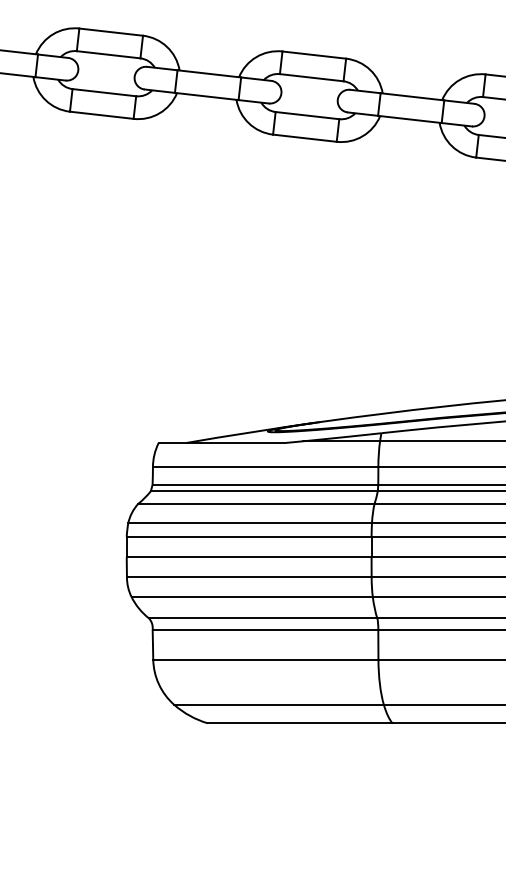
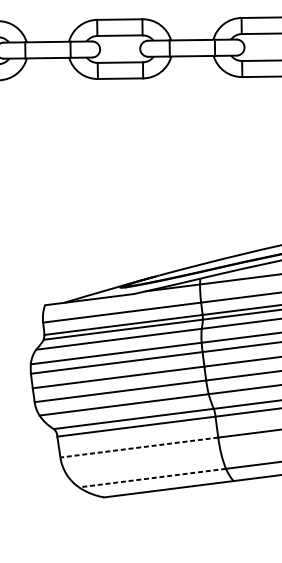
line: (265, 659) -> (139, 447), solid -> dashed
line: (279, 704) -> (152, 477), solid -> dashed

